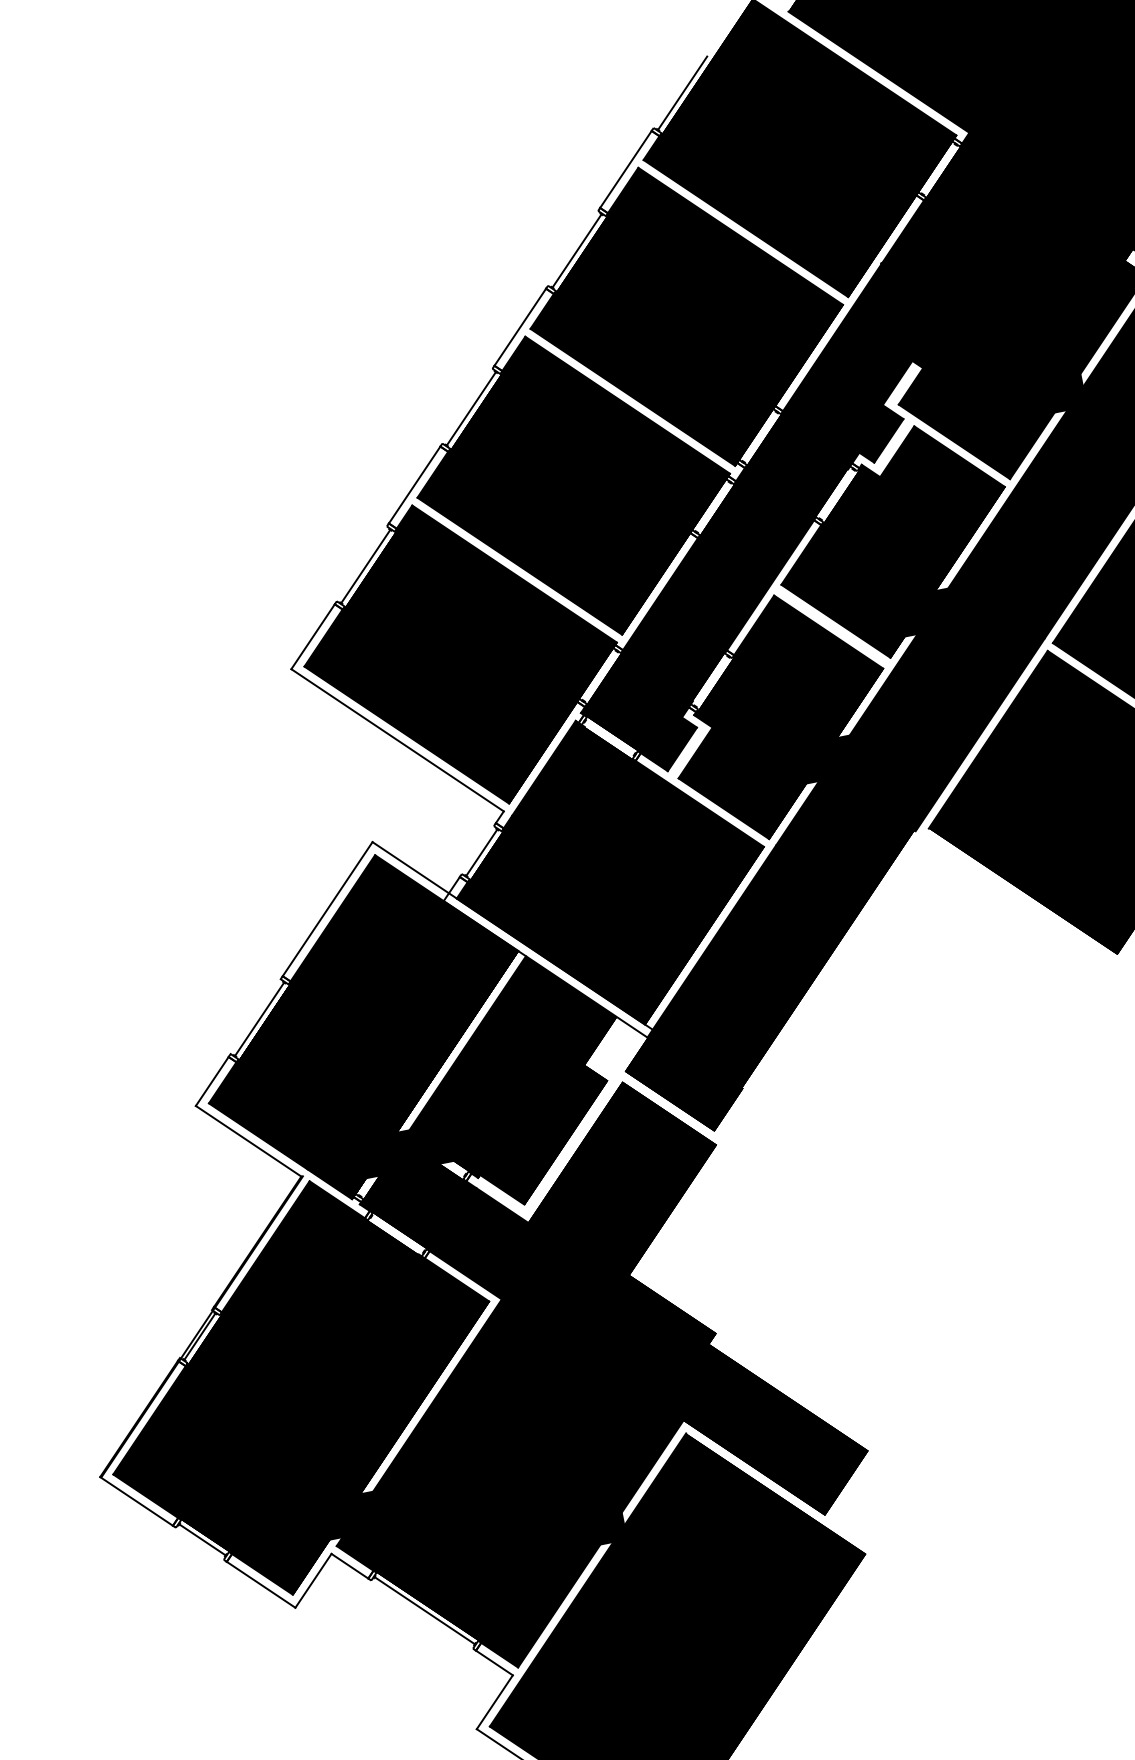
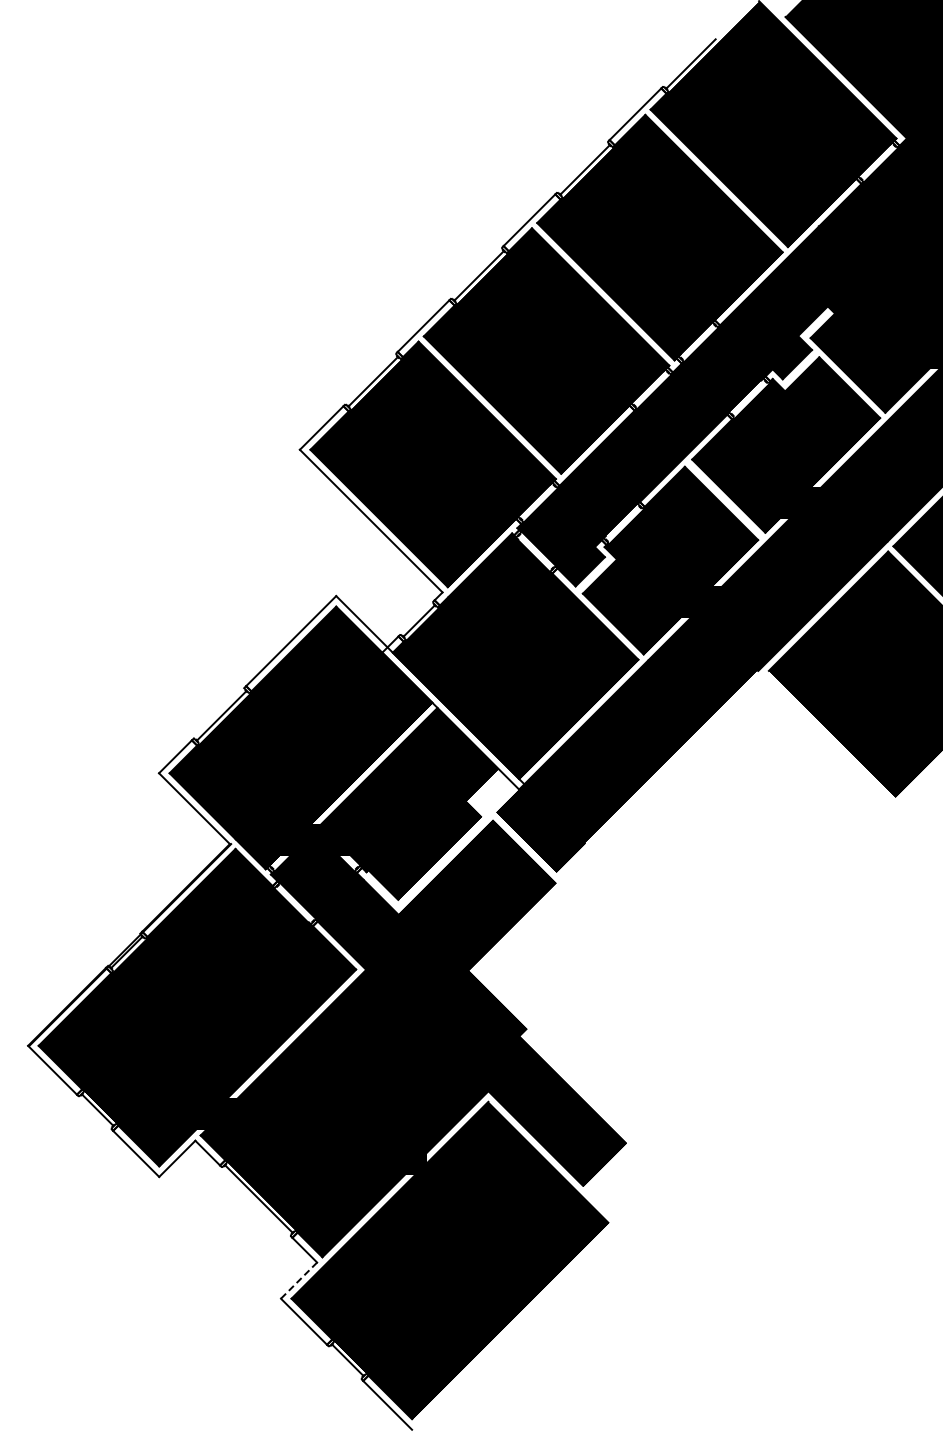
line: (495, 1702) -> (299, 1280), solid -> dashed

